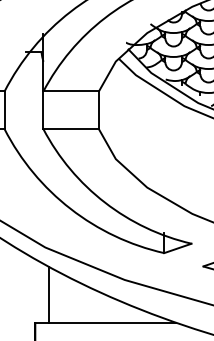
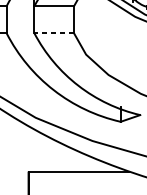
line: (71, 129) -> (54, 33), solid -> dashed
line: (49, 294) -> (38, 151), removed

